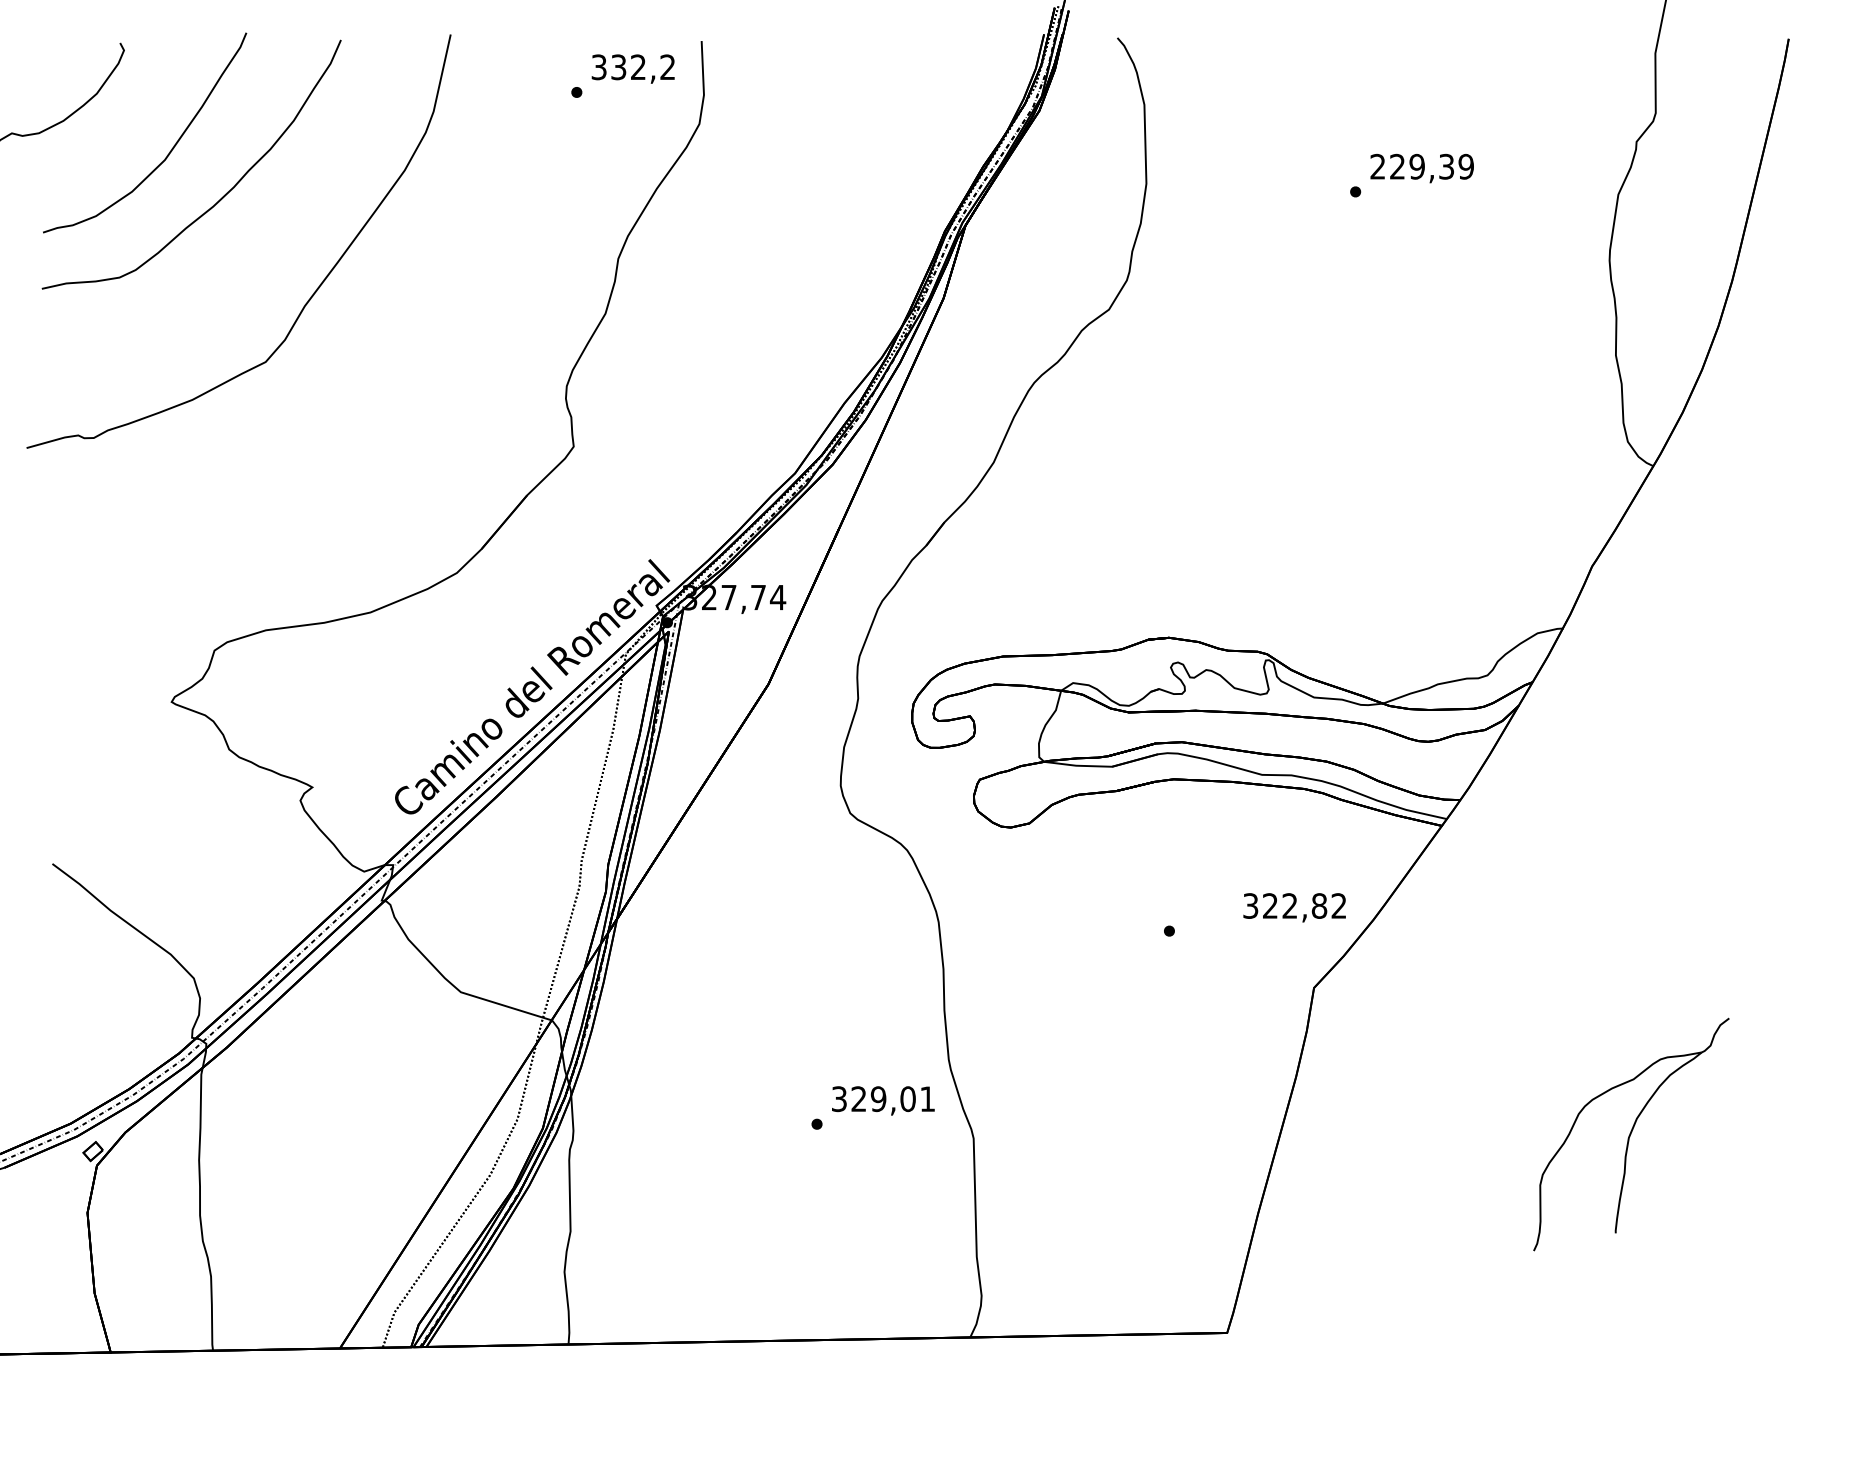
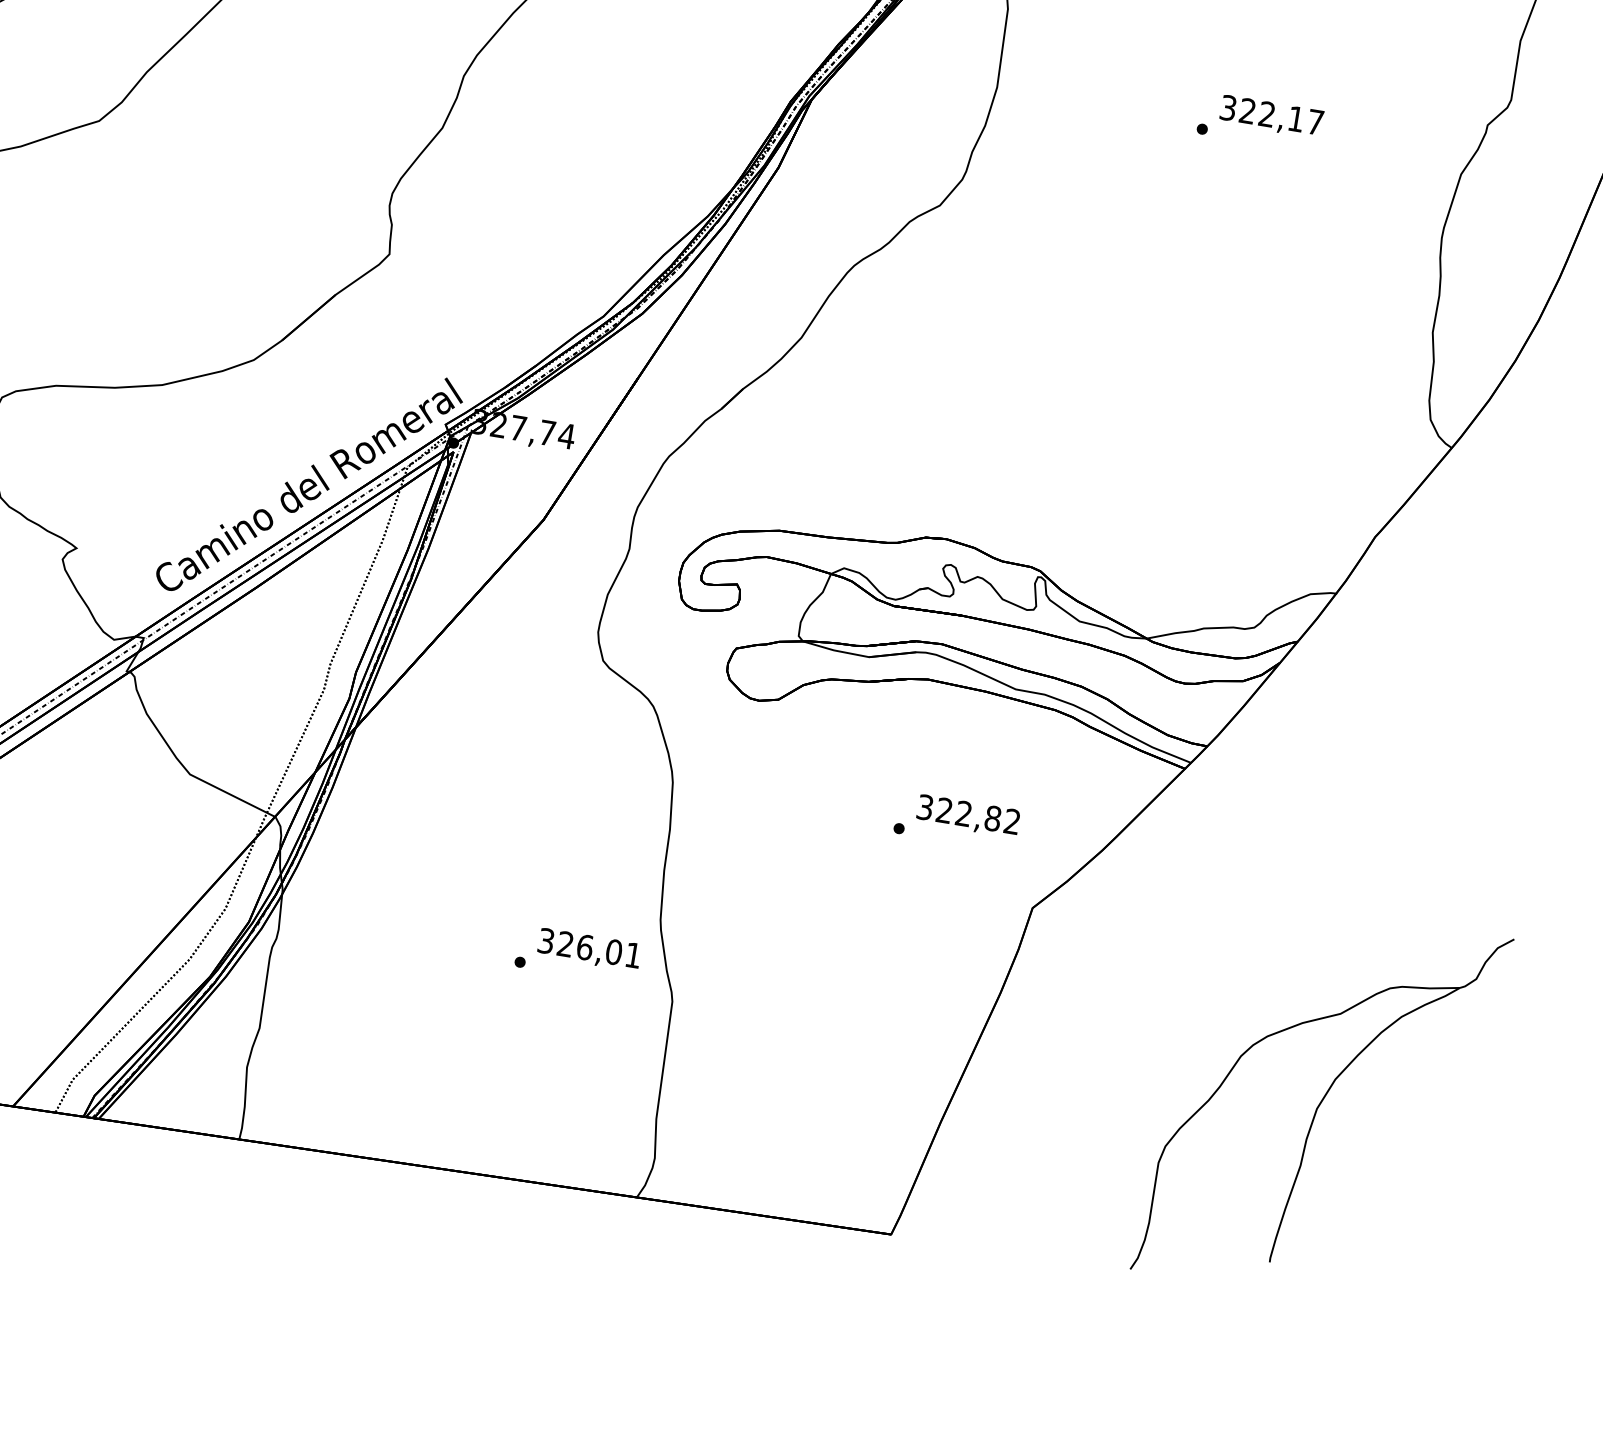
text: (1421, 166) -> (1271, 114), 229,39 -> 322,17
text: (1294, 907) -> (968, 815), moved
text: (878, 1099) -> (584, 947), 329,01 -> 326,01
part: (1631, 1134) -> (1322, 1104), size x1.67

